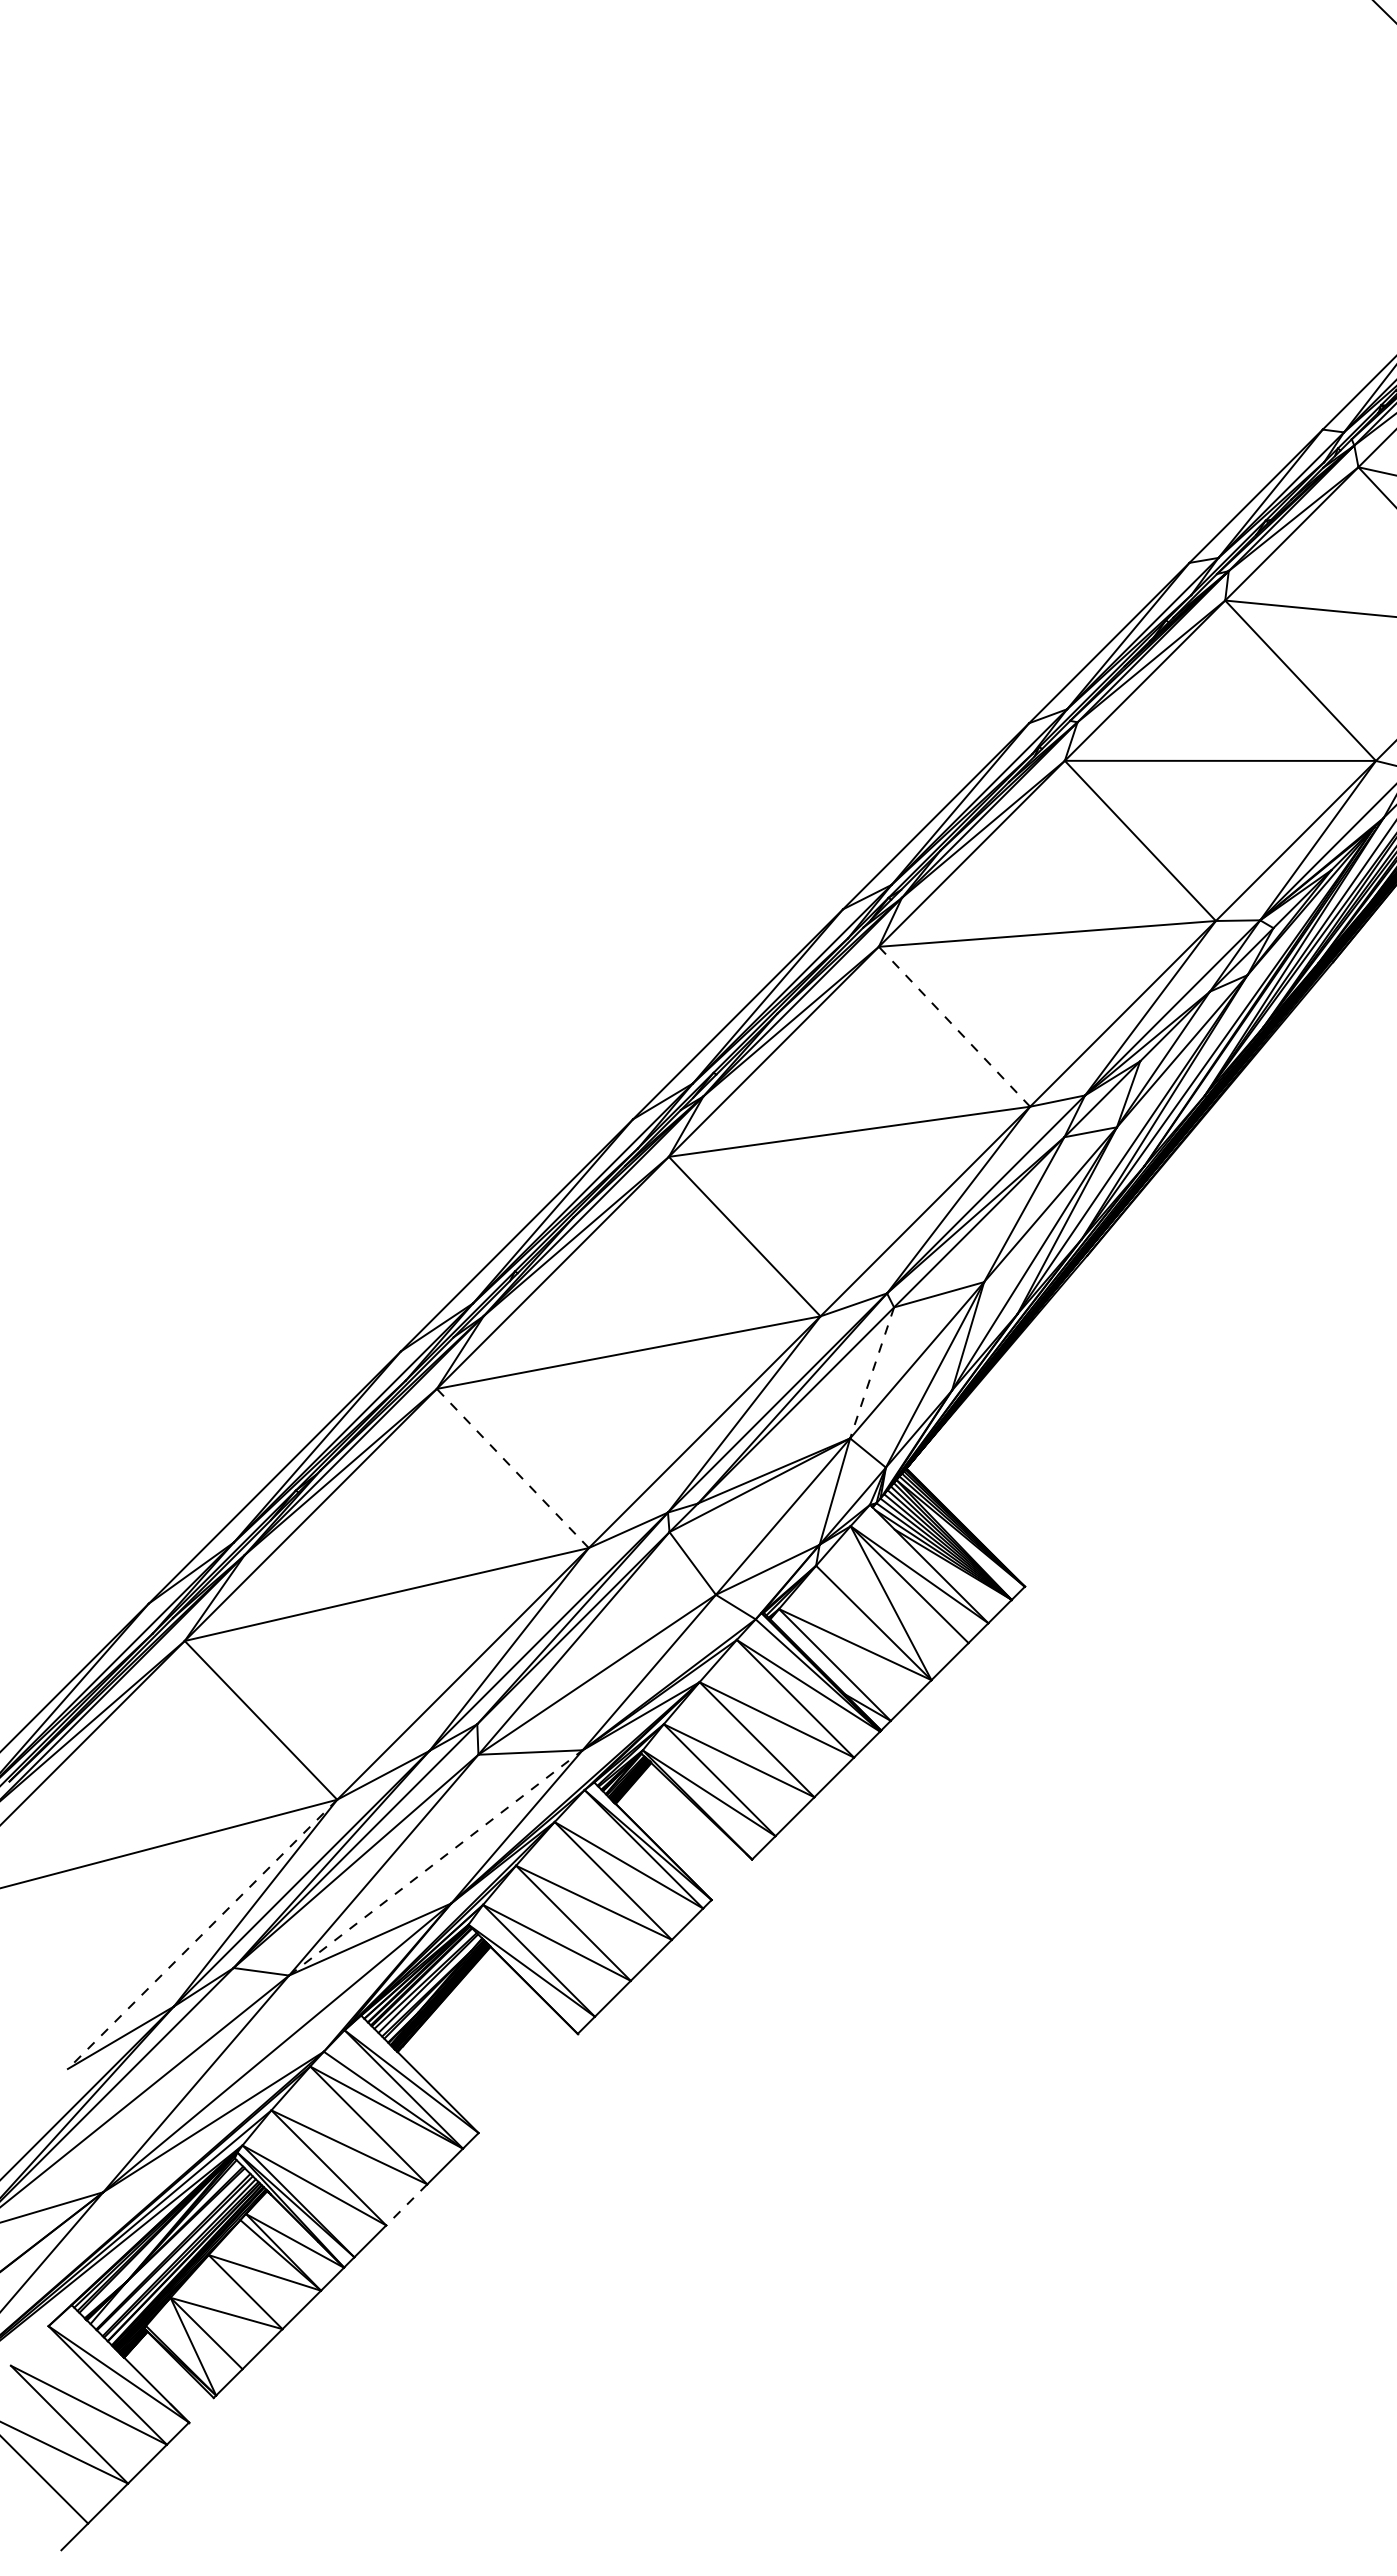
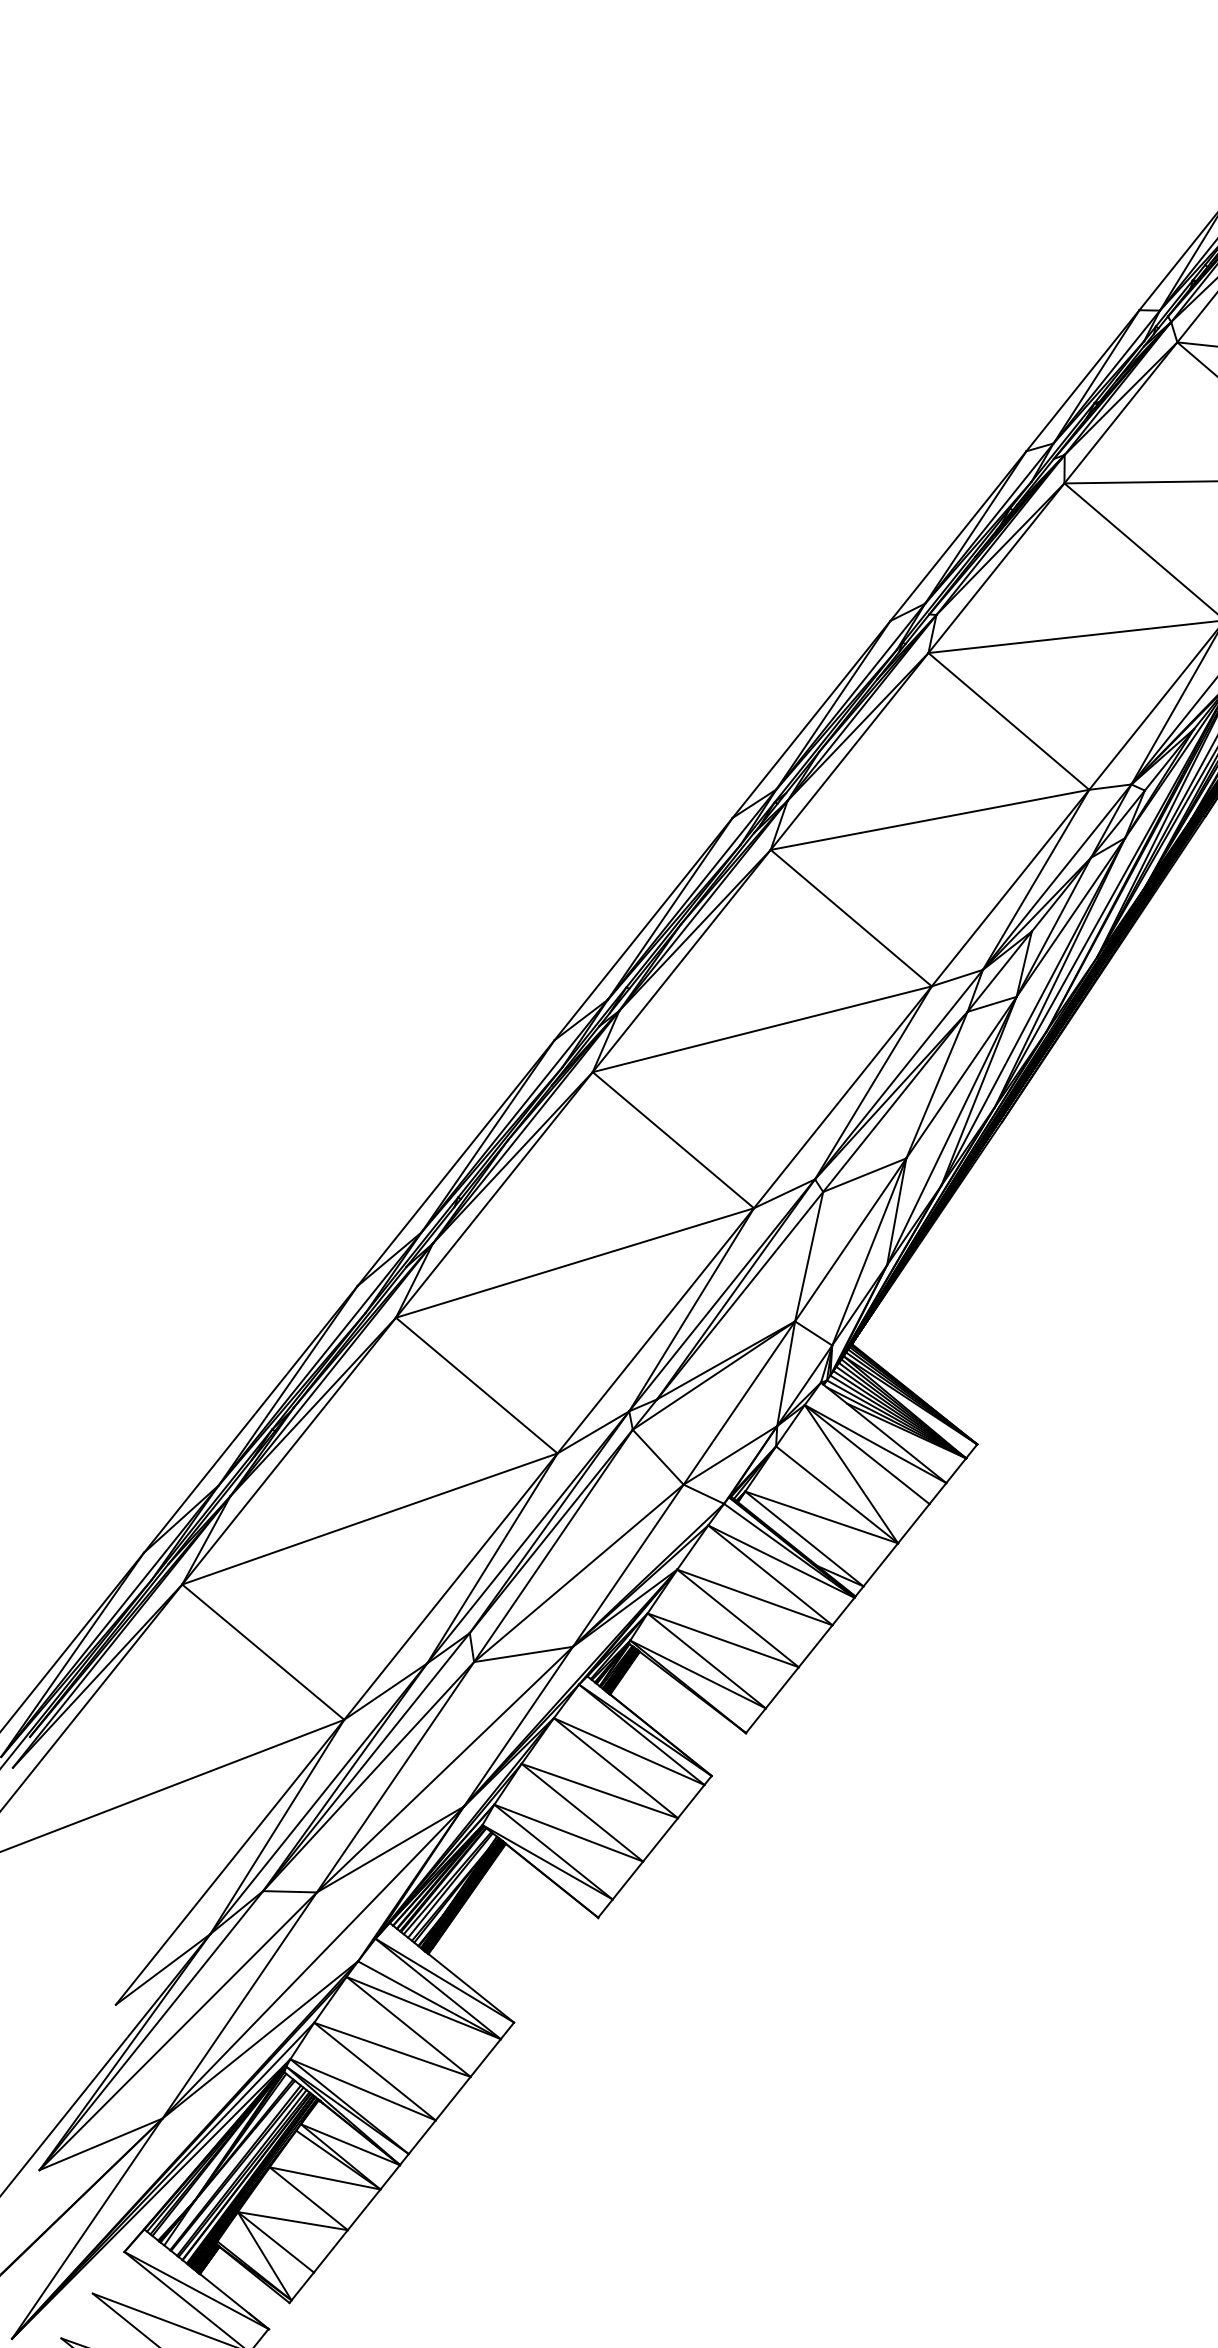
line: (954, 1026) -> (851, 917), dashed -> solid
line: (871, 1373) -> (808, 1257), dashed -> solid
line: (512, 1468) -> (476, 1385), dashed -> solid
line: (436, 1862) -> (445, 1769), dashed -> solid
line: (202, 1934) -> (230, 1862), dashed -> solid
line: (406, 2205) -> (452, 2099), dashed -> solid

